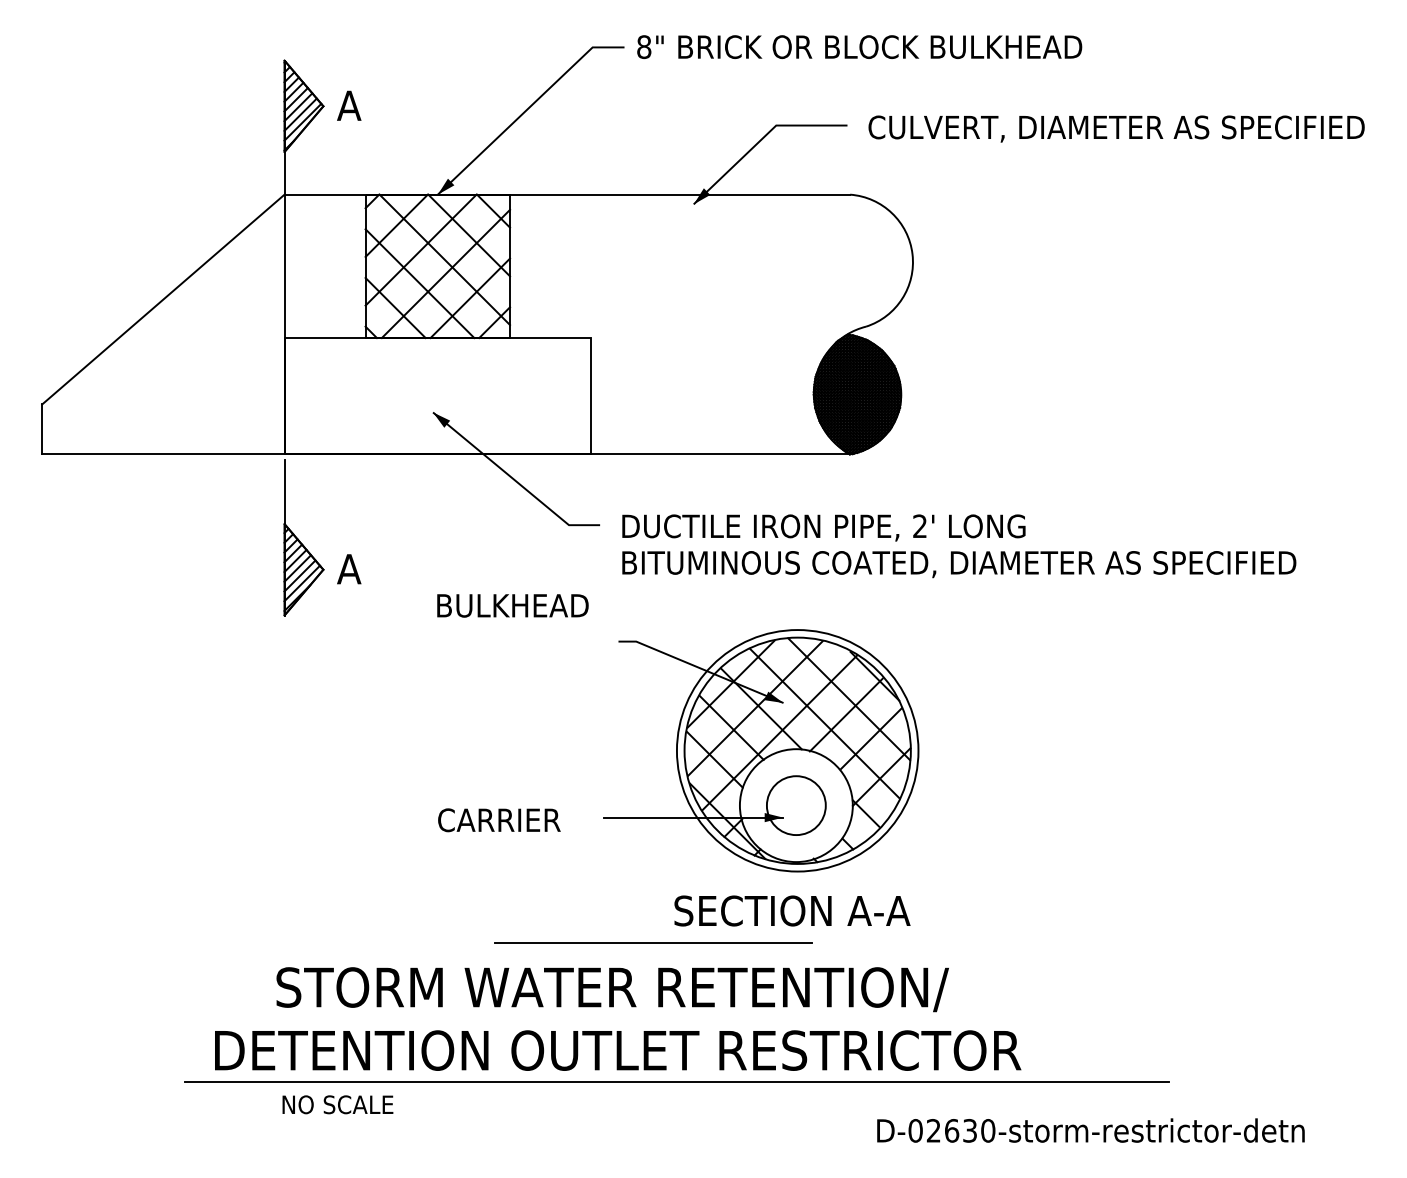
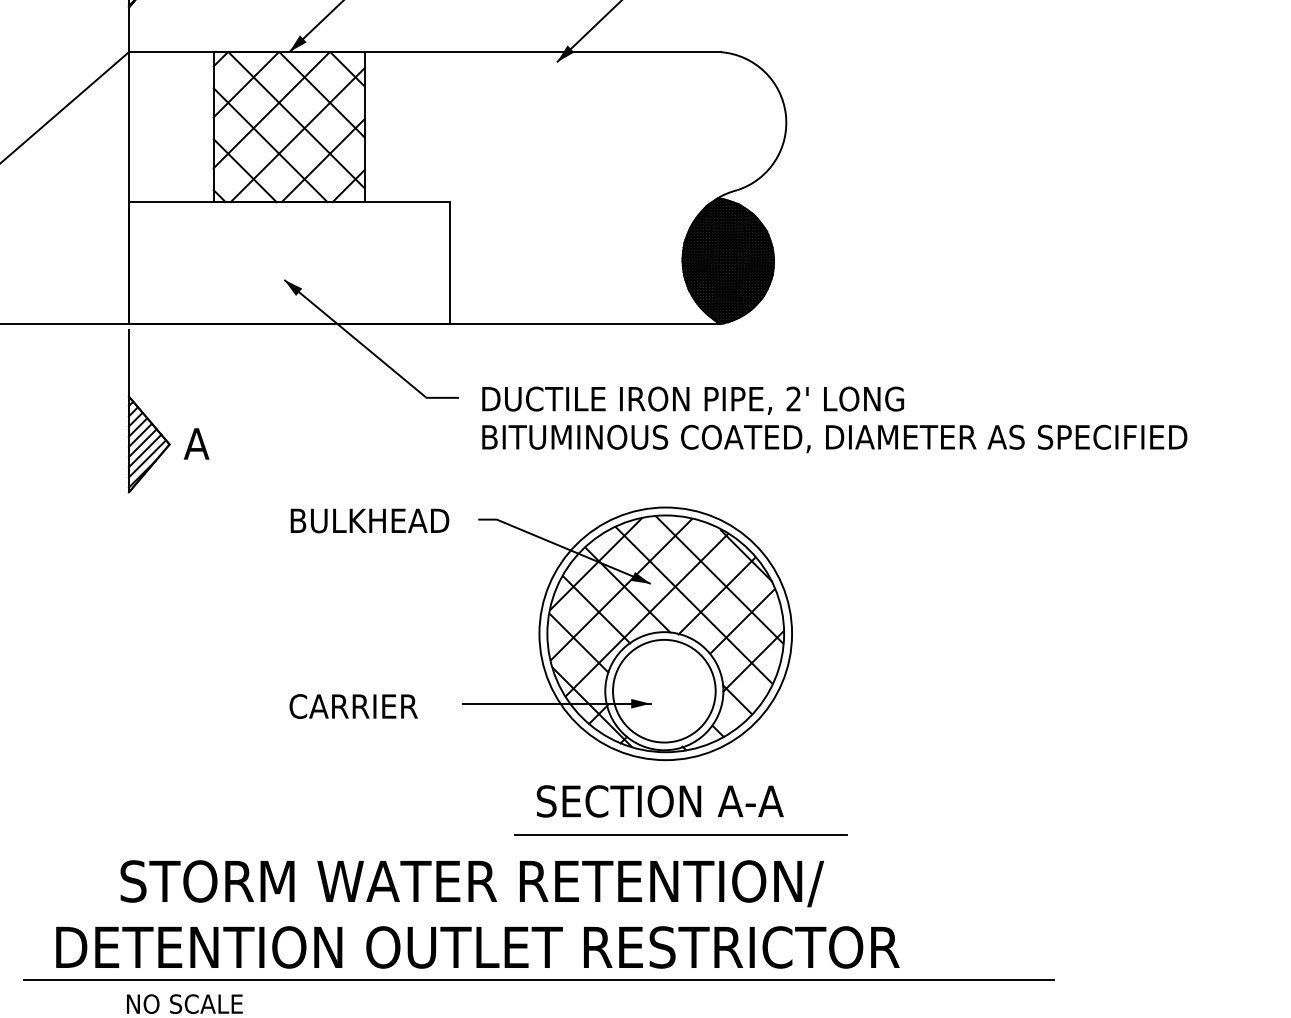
text: (512, 605) -> (369, 520), moved
circle: (796, 805) -> (664, 691), size x1.67
line: (653, 942) -> (681, 834), moved

